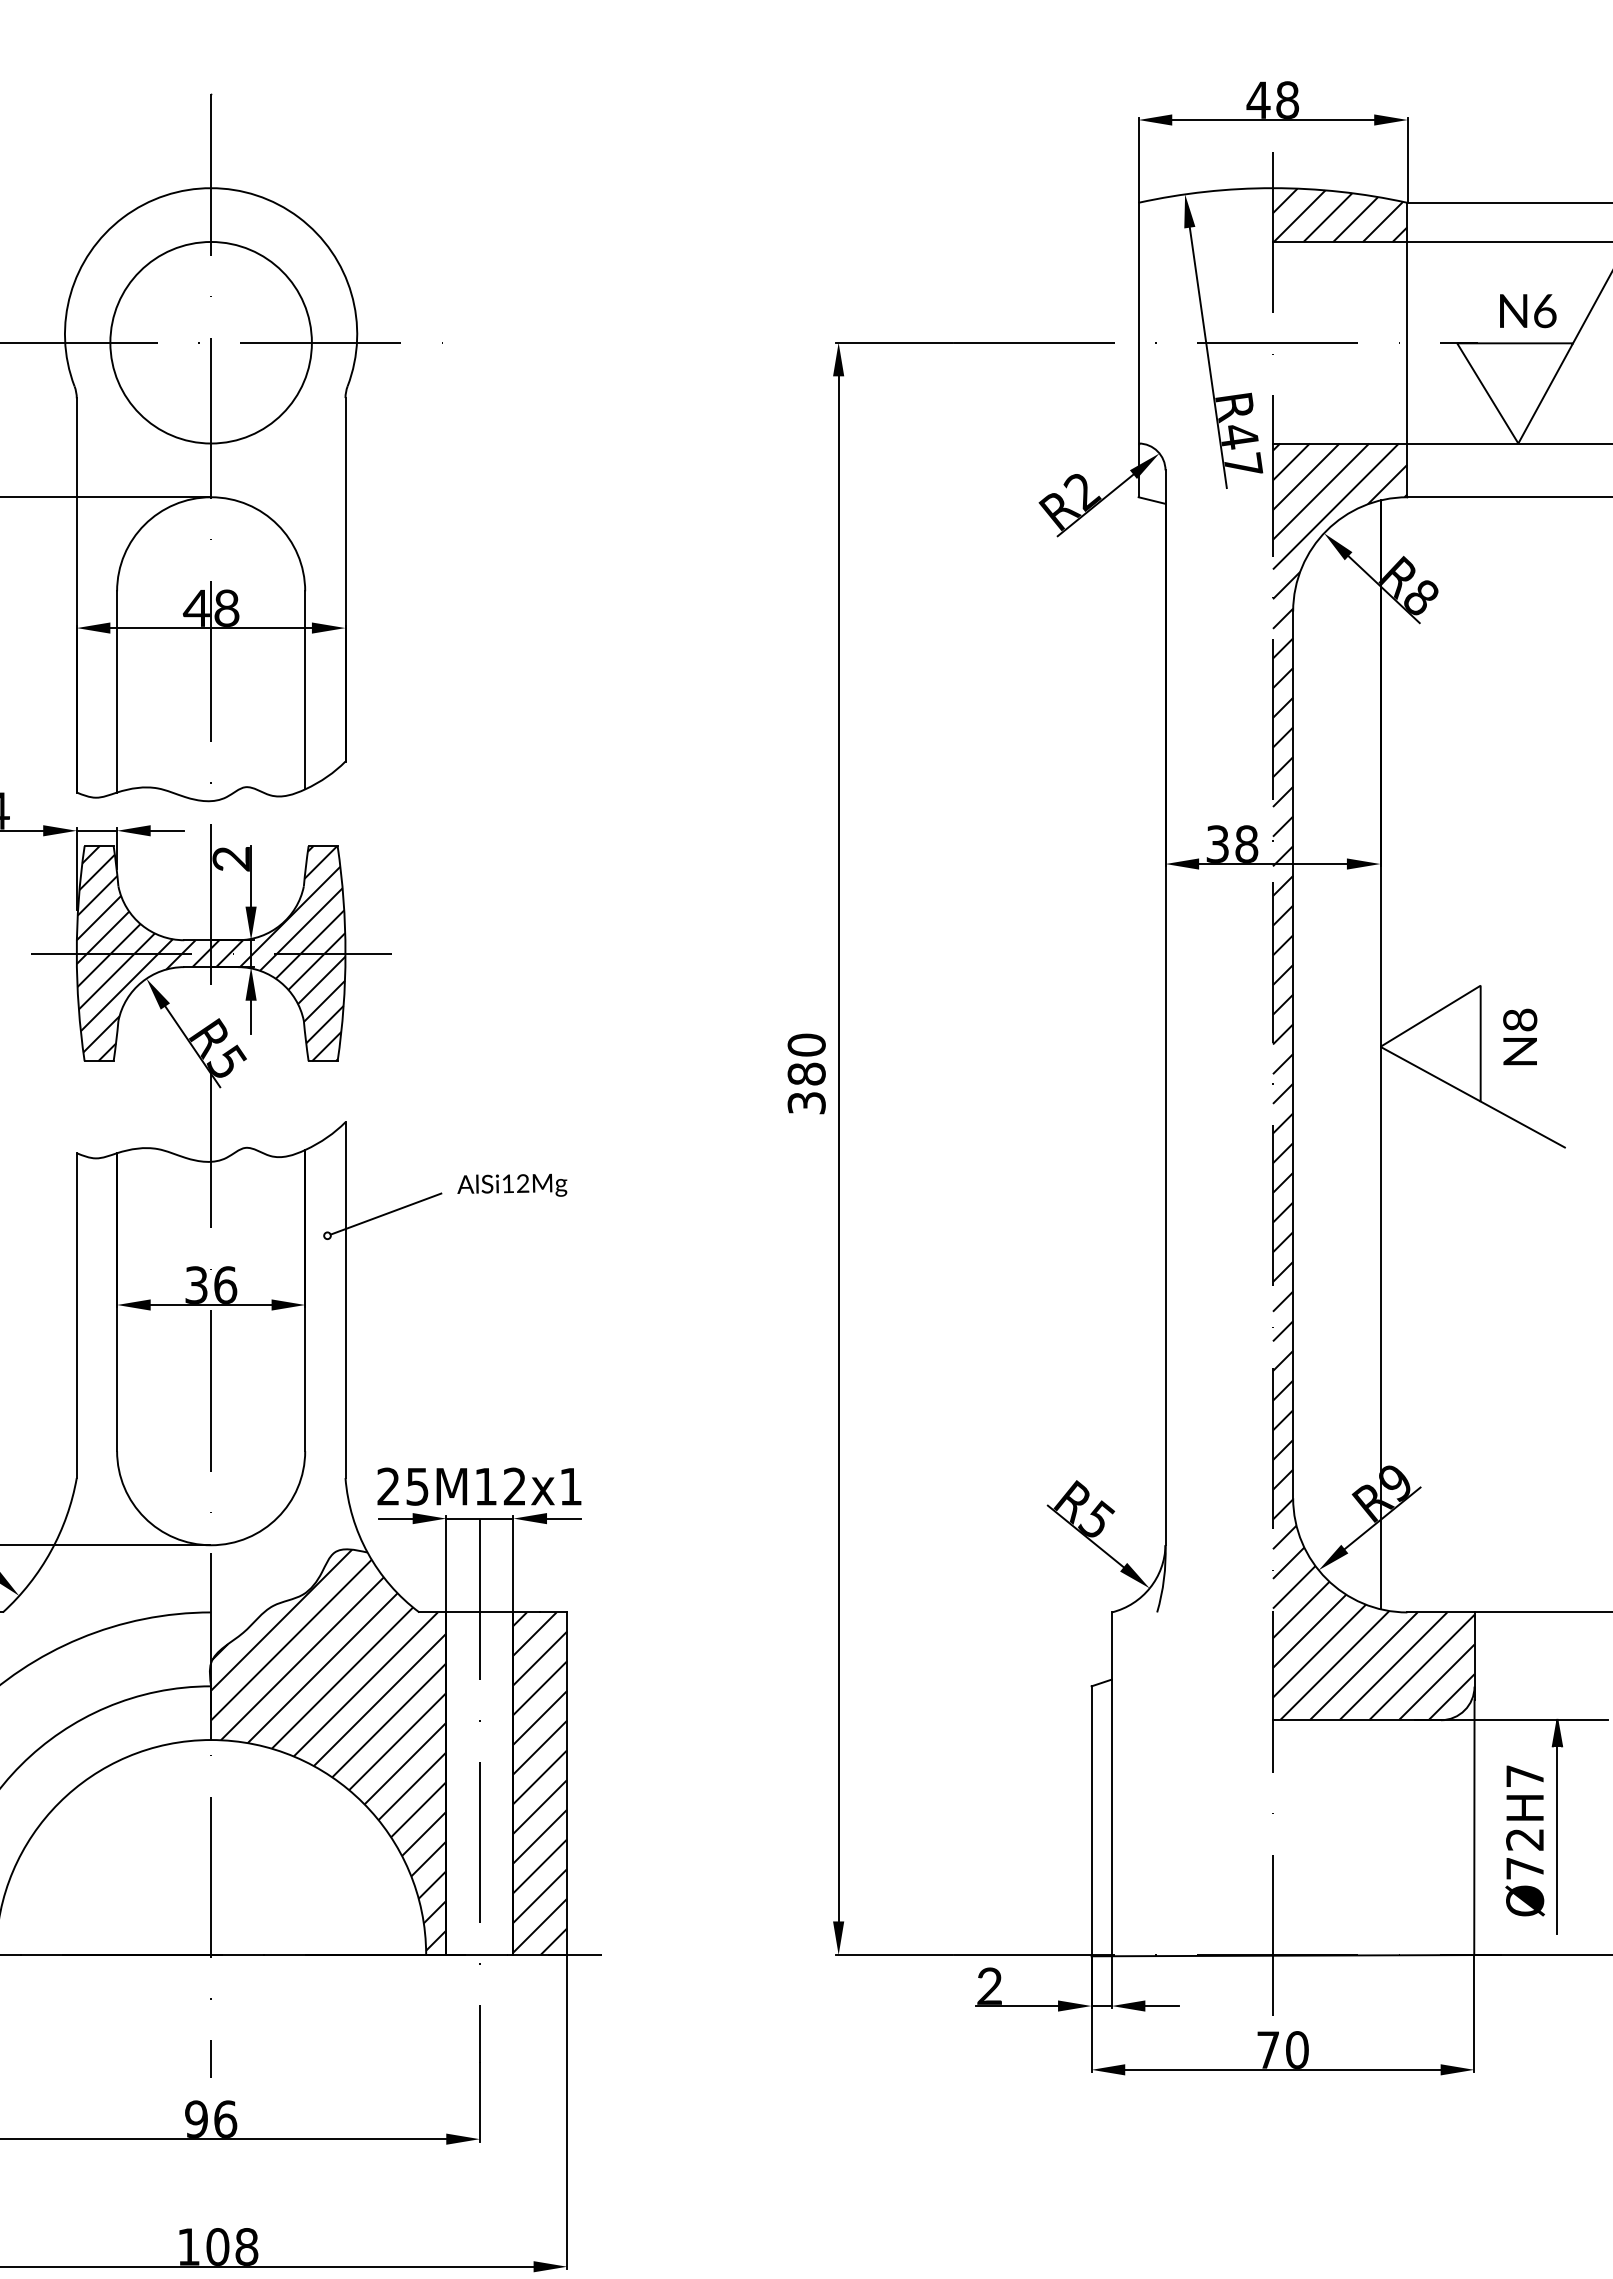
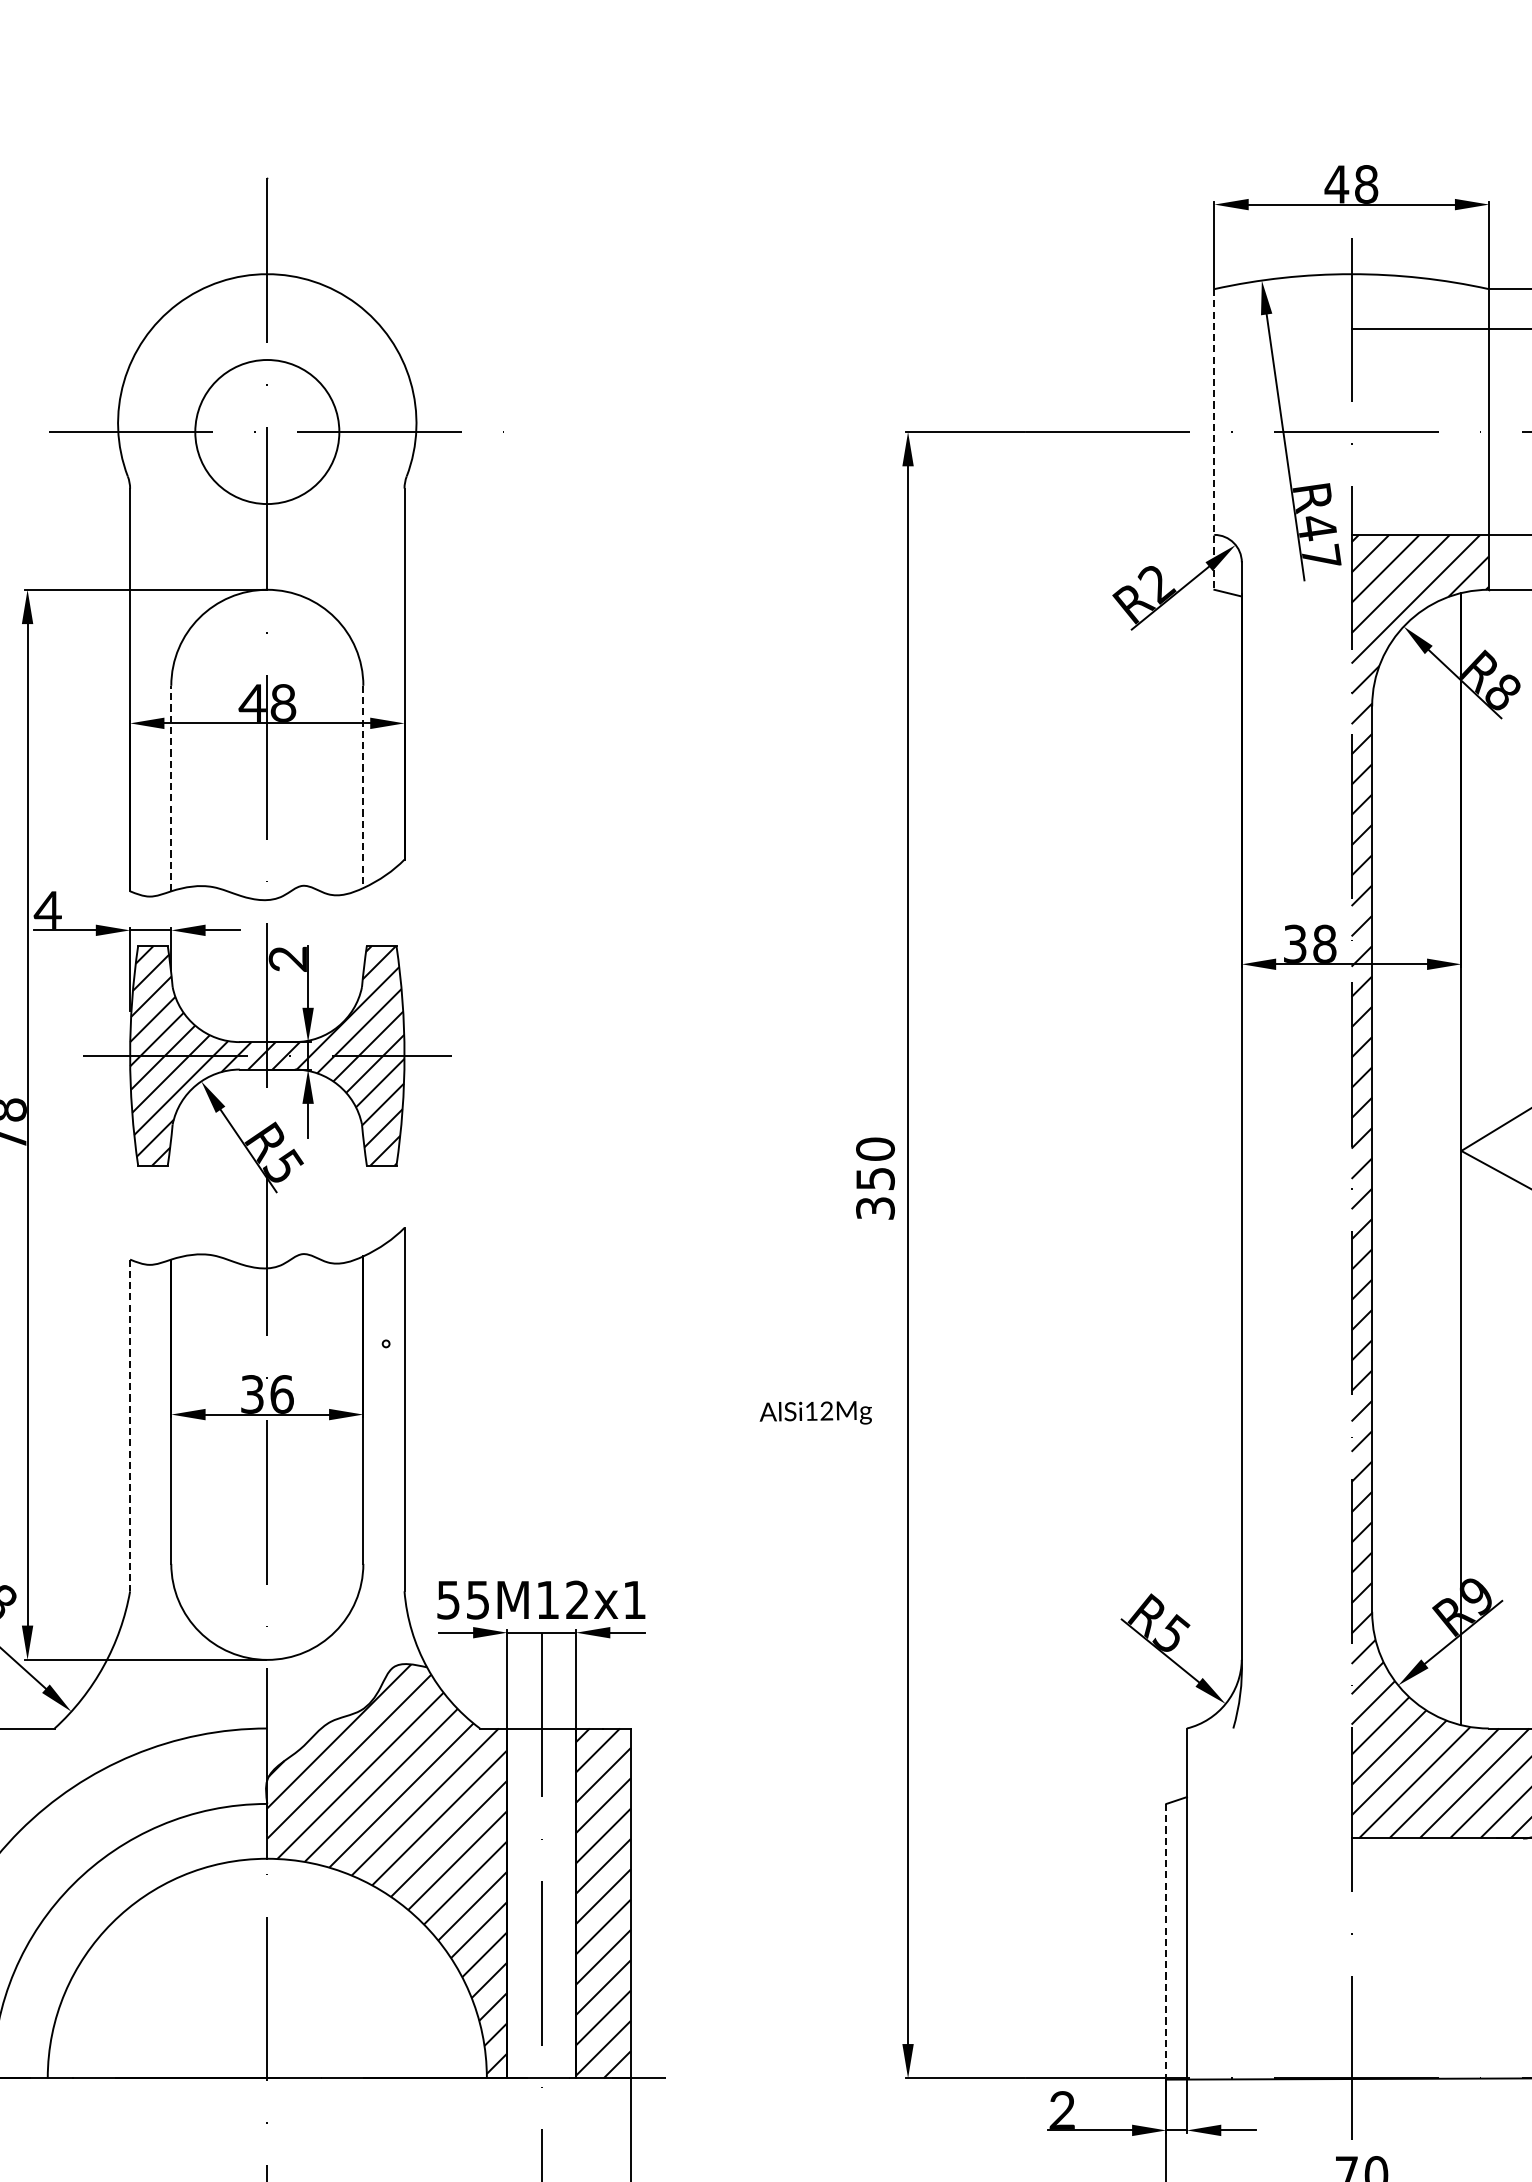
hatch: (1340, 214) -> (1420, 301), removed
circle: (210, 342) -> (266, 431), size x0.7
line: (1138, 350) -> (1214, 439), solid -> dashed
line: (305, 690) -> (363, 787), solid -> dashed
line: (117, 691) -> (171, 788), solid -> dashed
text: (806, 1073) -> (875, 1178), 380 -> 350
text: (512, 1184) -> (816, 1412), moved
line: (385, 1213) -> (445, 1321), removed
line: (76, 1316) -> (129, 1426), solid -> dashed
text: (388, 1486) -> (448, 1599), 25M12x1 -> 55M12x1
line: (1091, 1821) -> (1166, 1941), solid -> dashed

